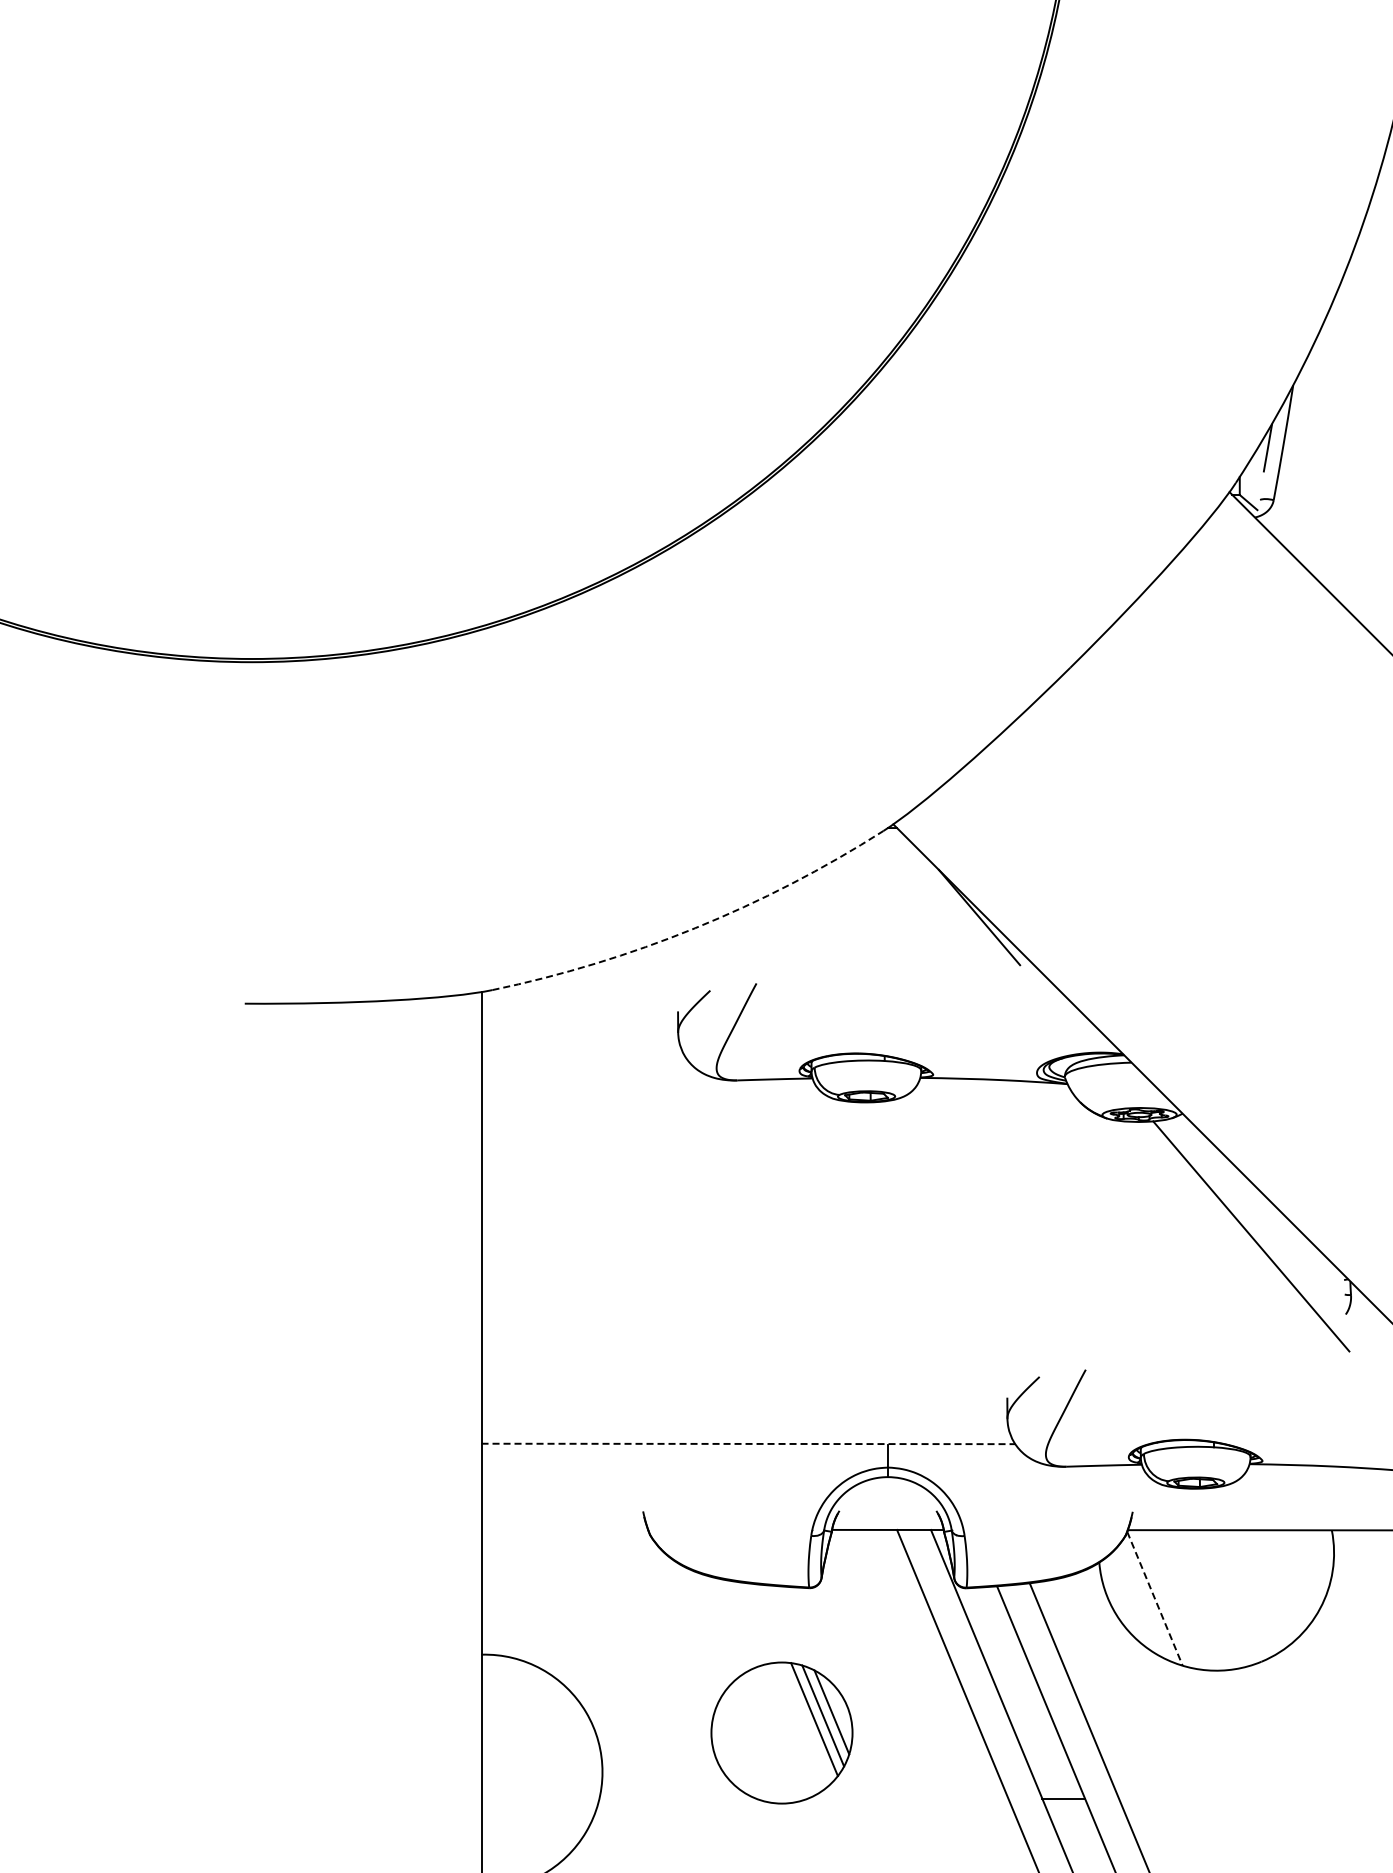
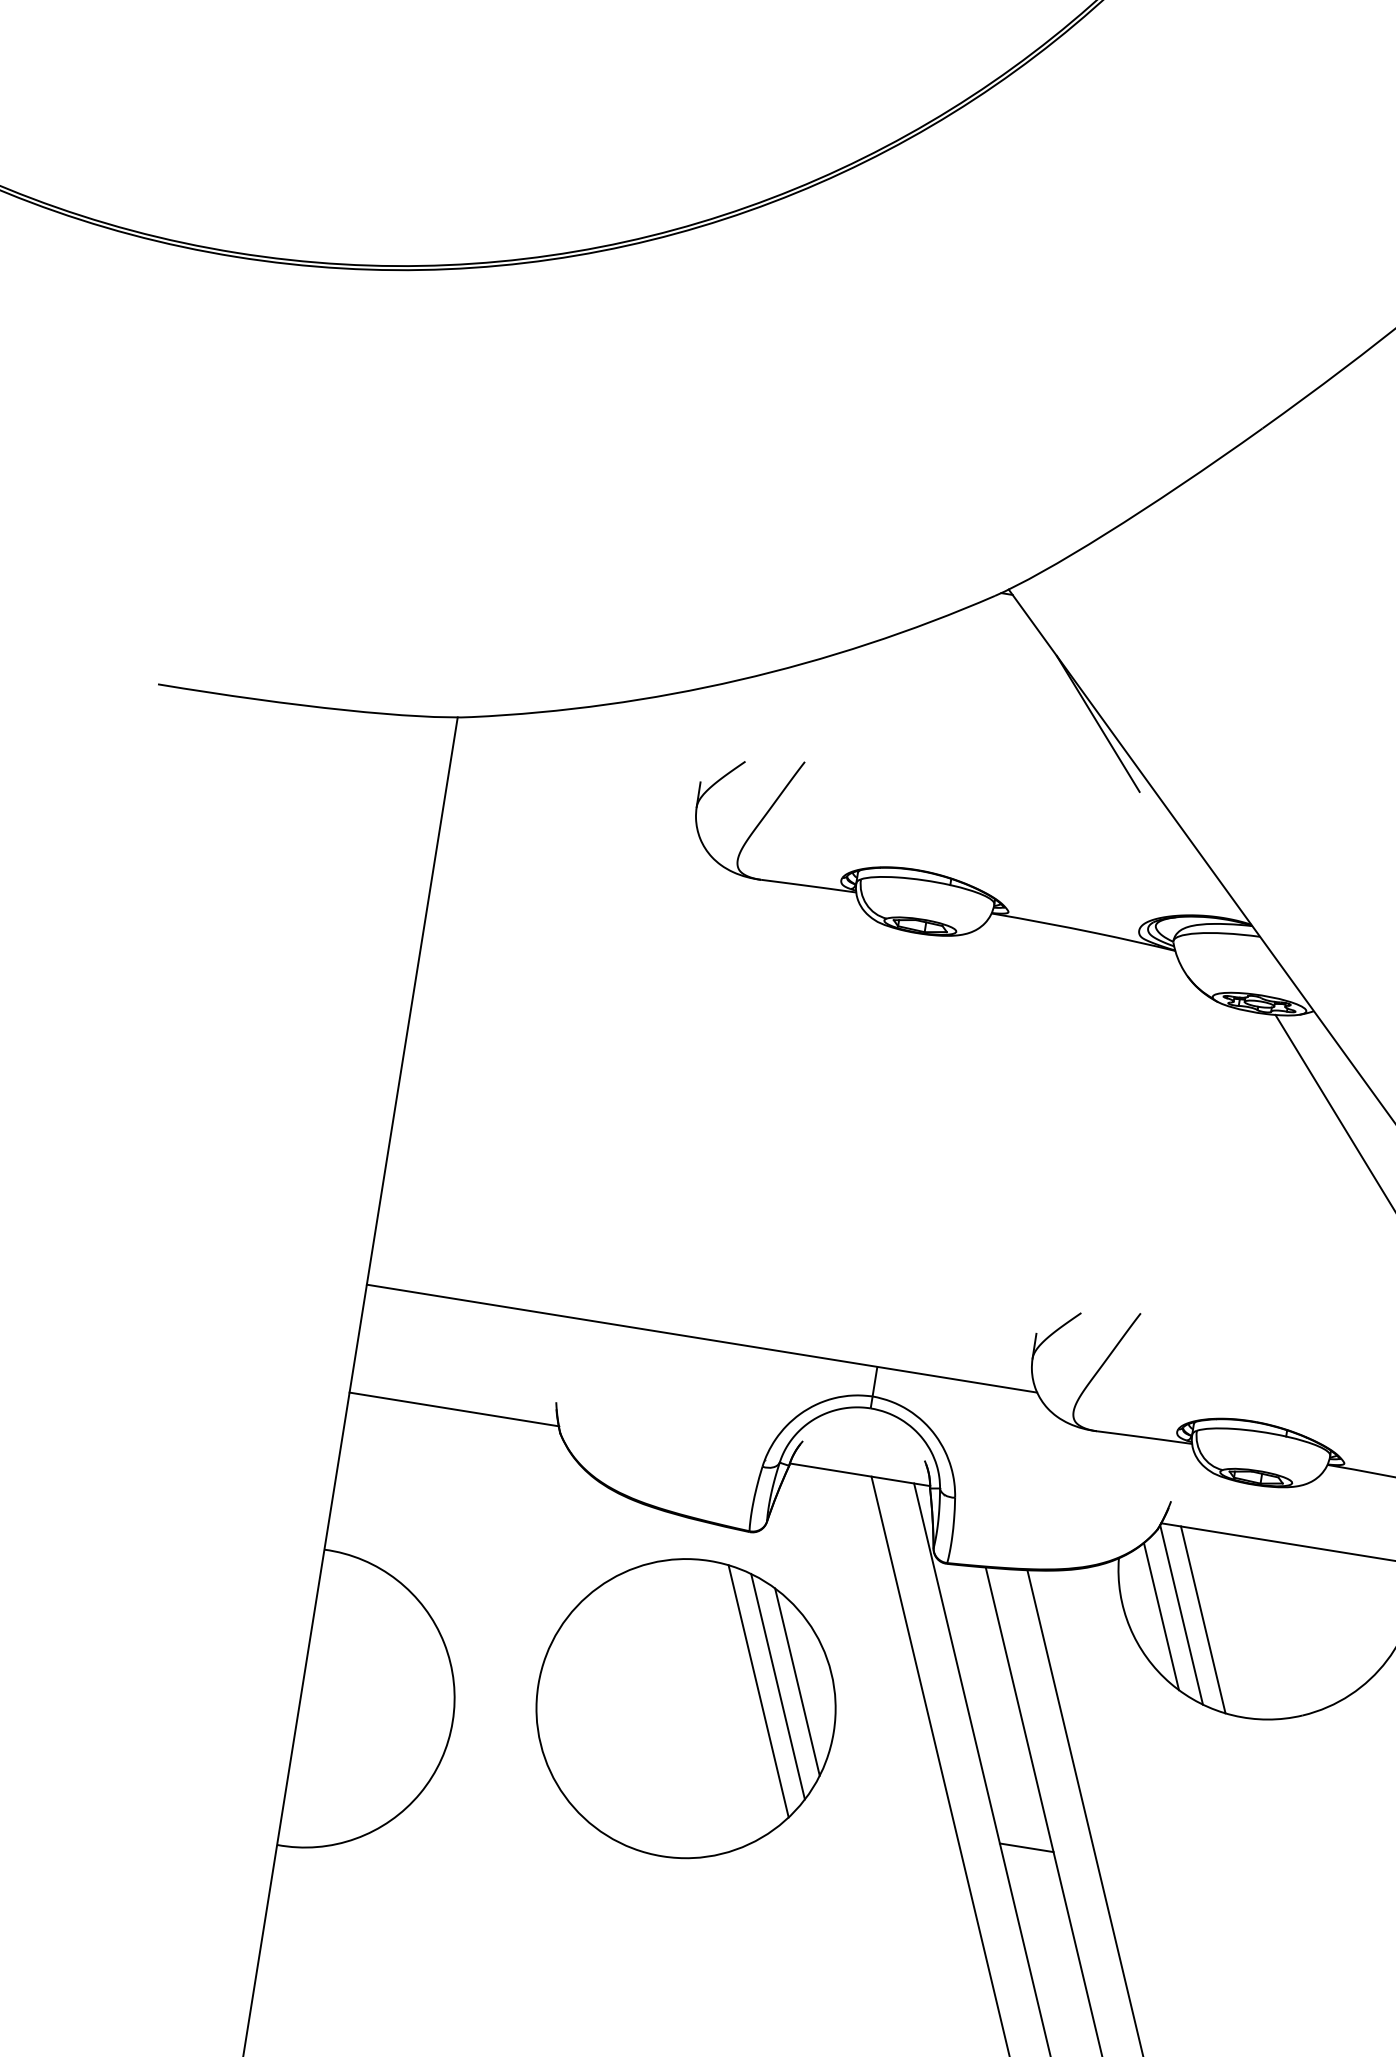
arc: (695, 928) -> (739, 680), dashed -> solid
line: (748, 1443) -> (702, 1338), dashed -> solid
line: (564, 1529) -> (453, 1409), added
line: (1155, 1599) -> (1182, 1615), dashed -> solid
line: (1172, 1599) -> (1203, 1619), added
line: (1139, 1602) -> (1161, 1616), added
part: (781, 1732) -> (685, 1707), size x1.67

